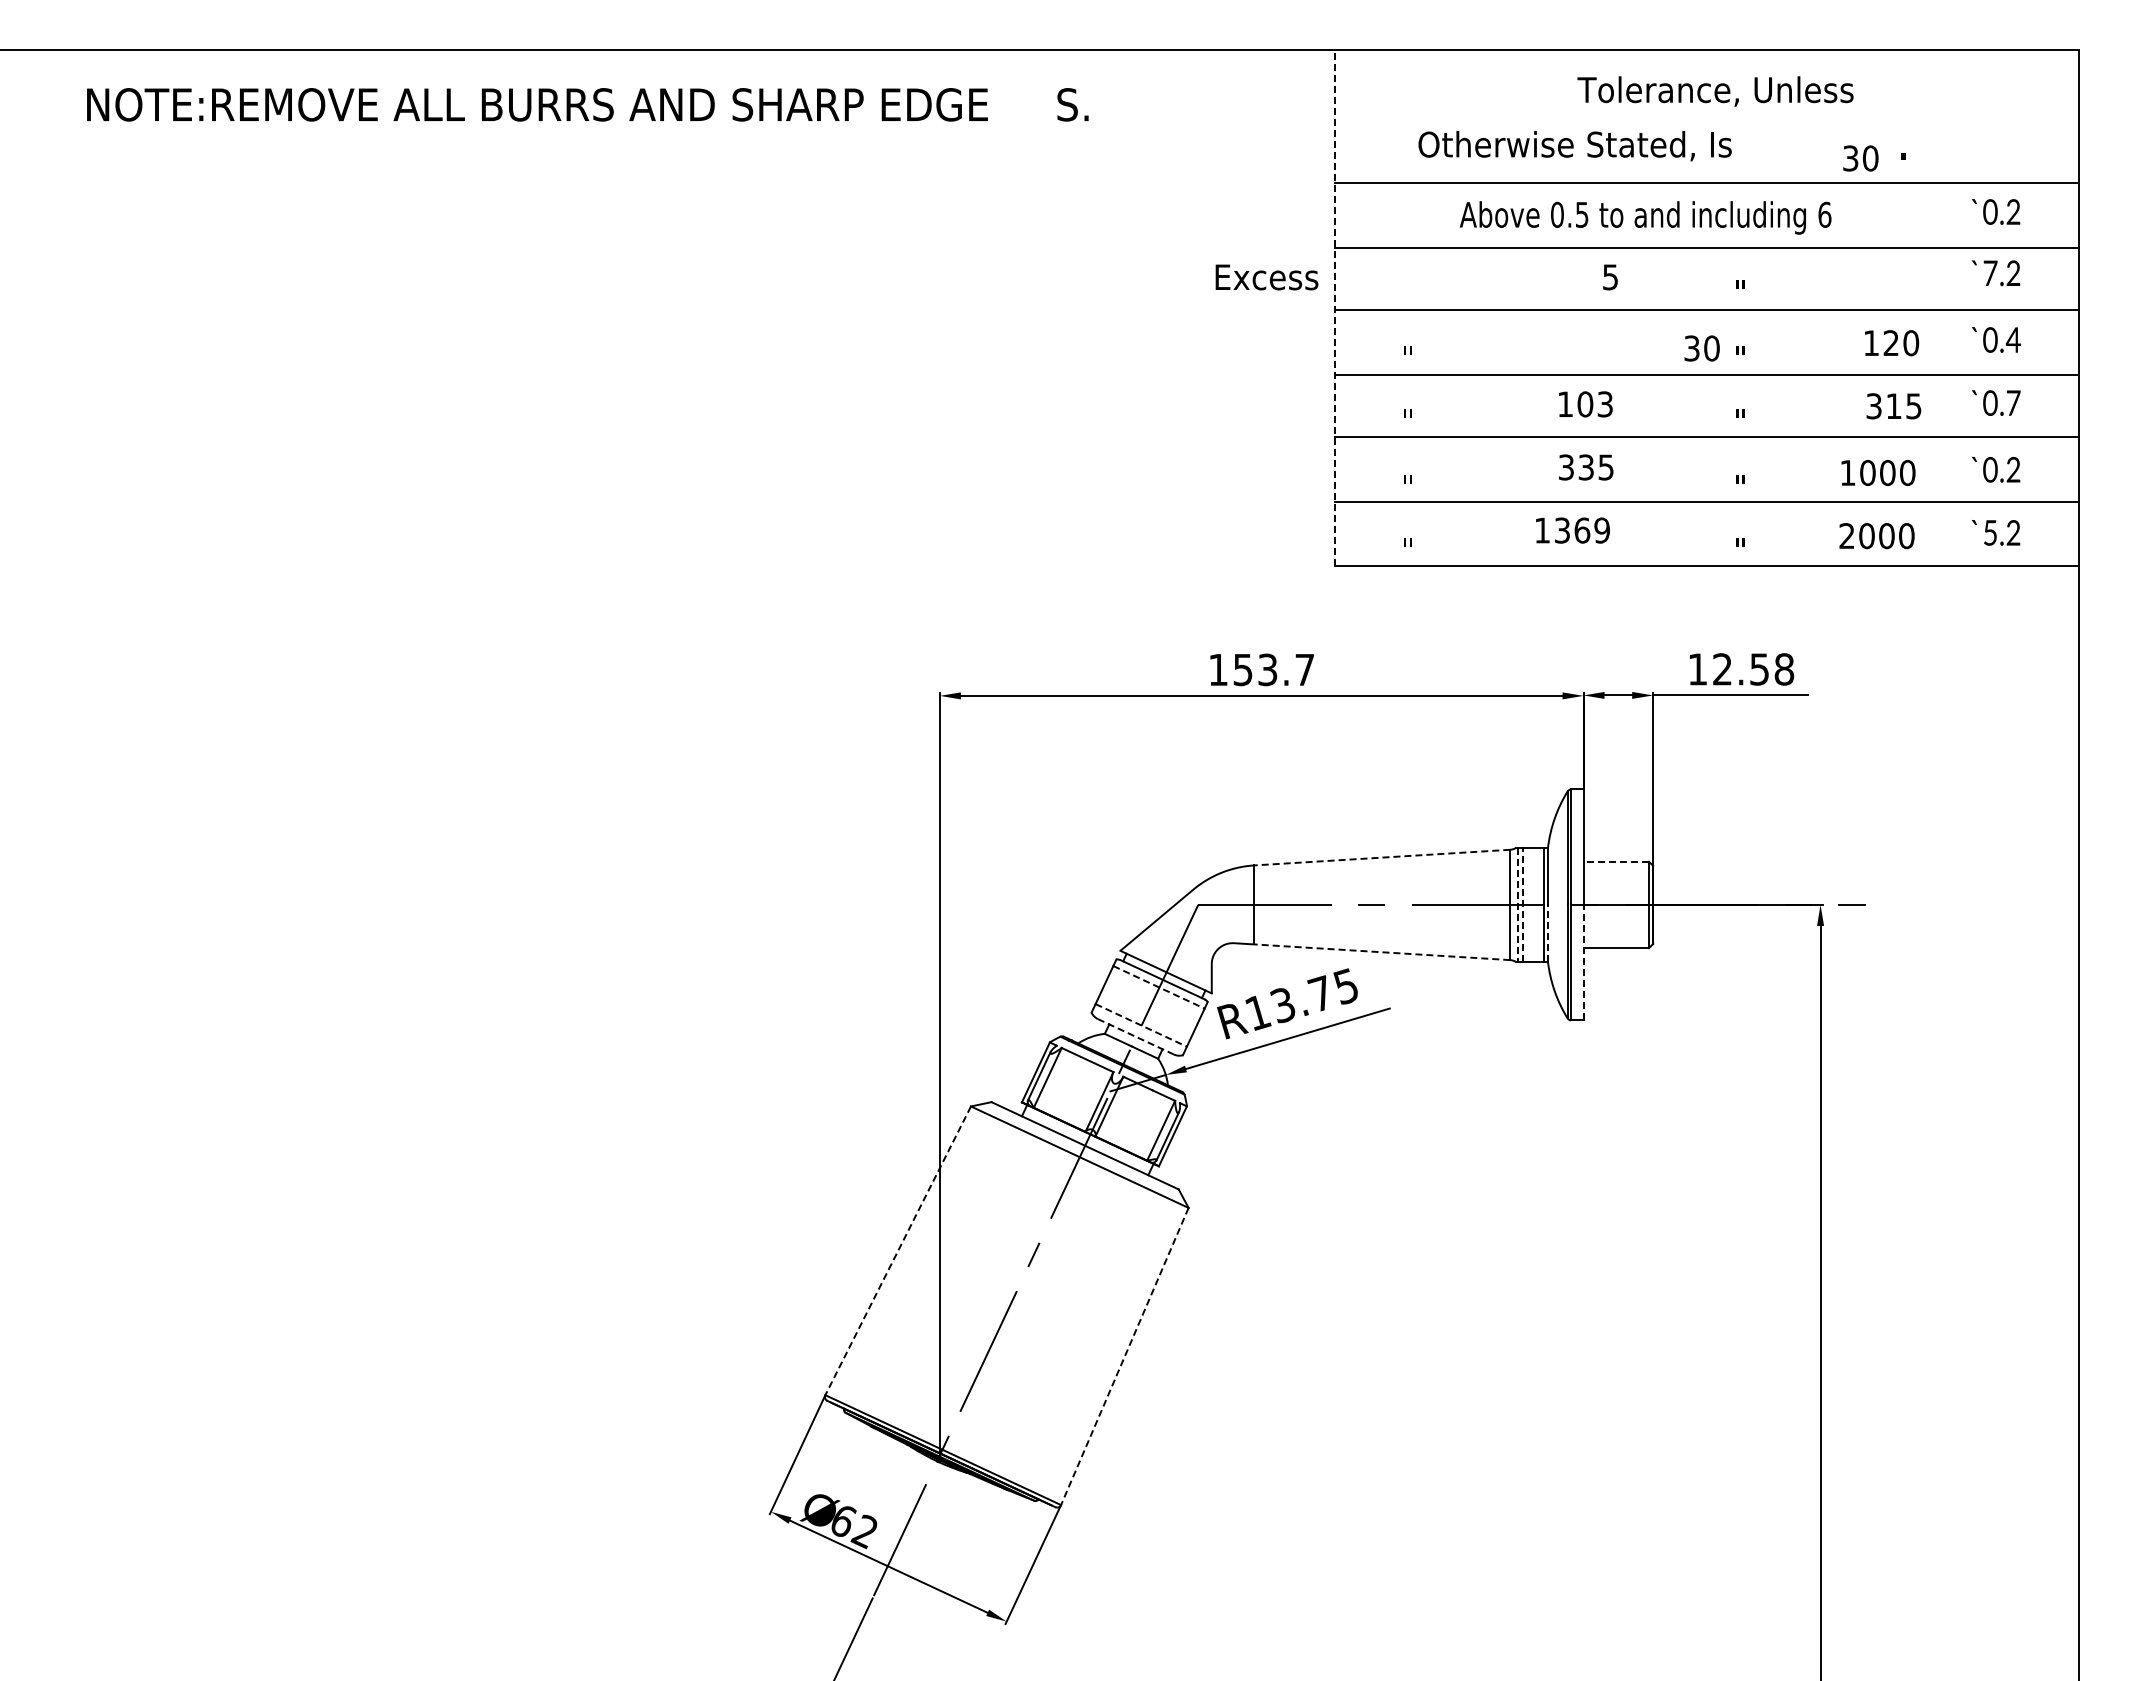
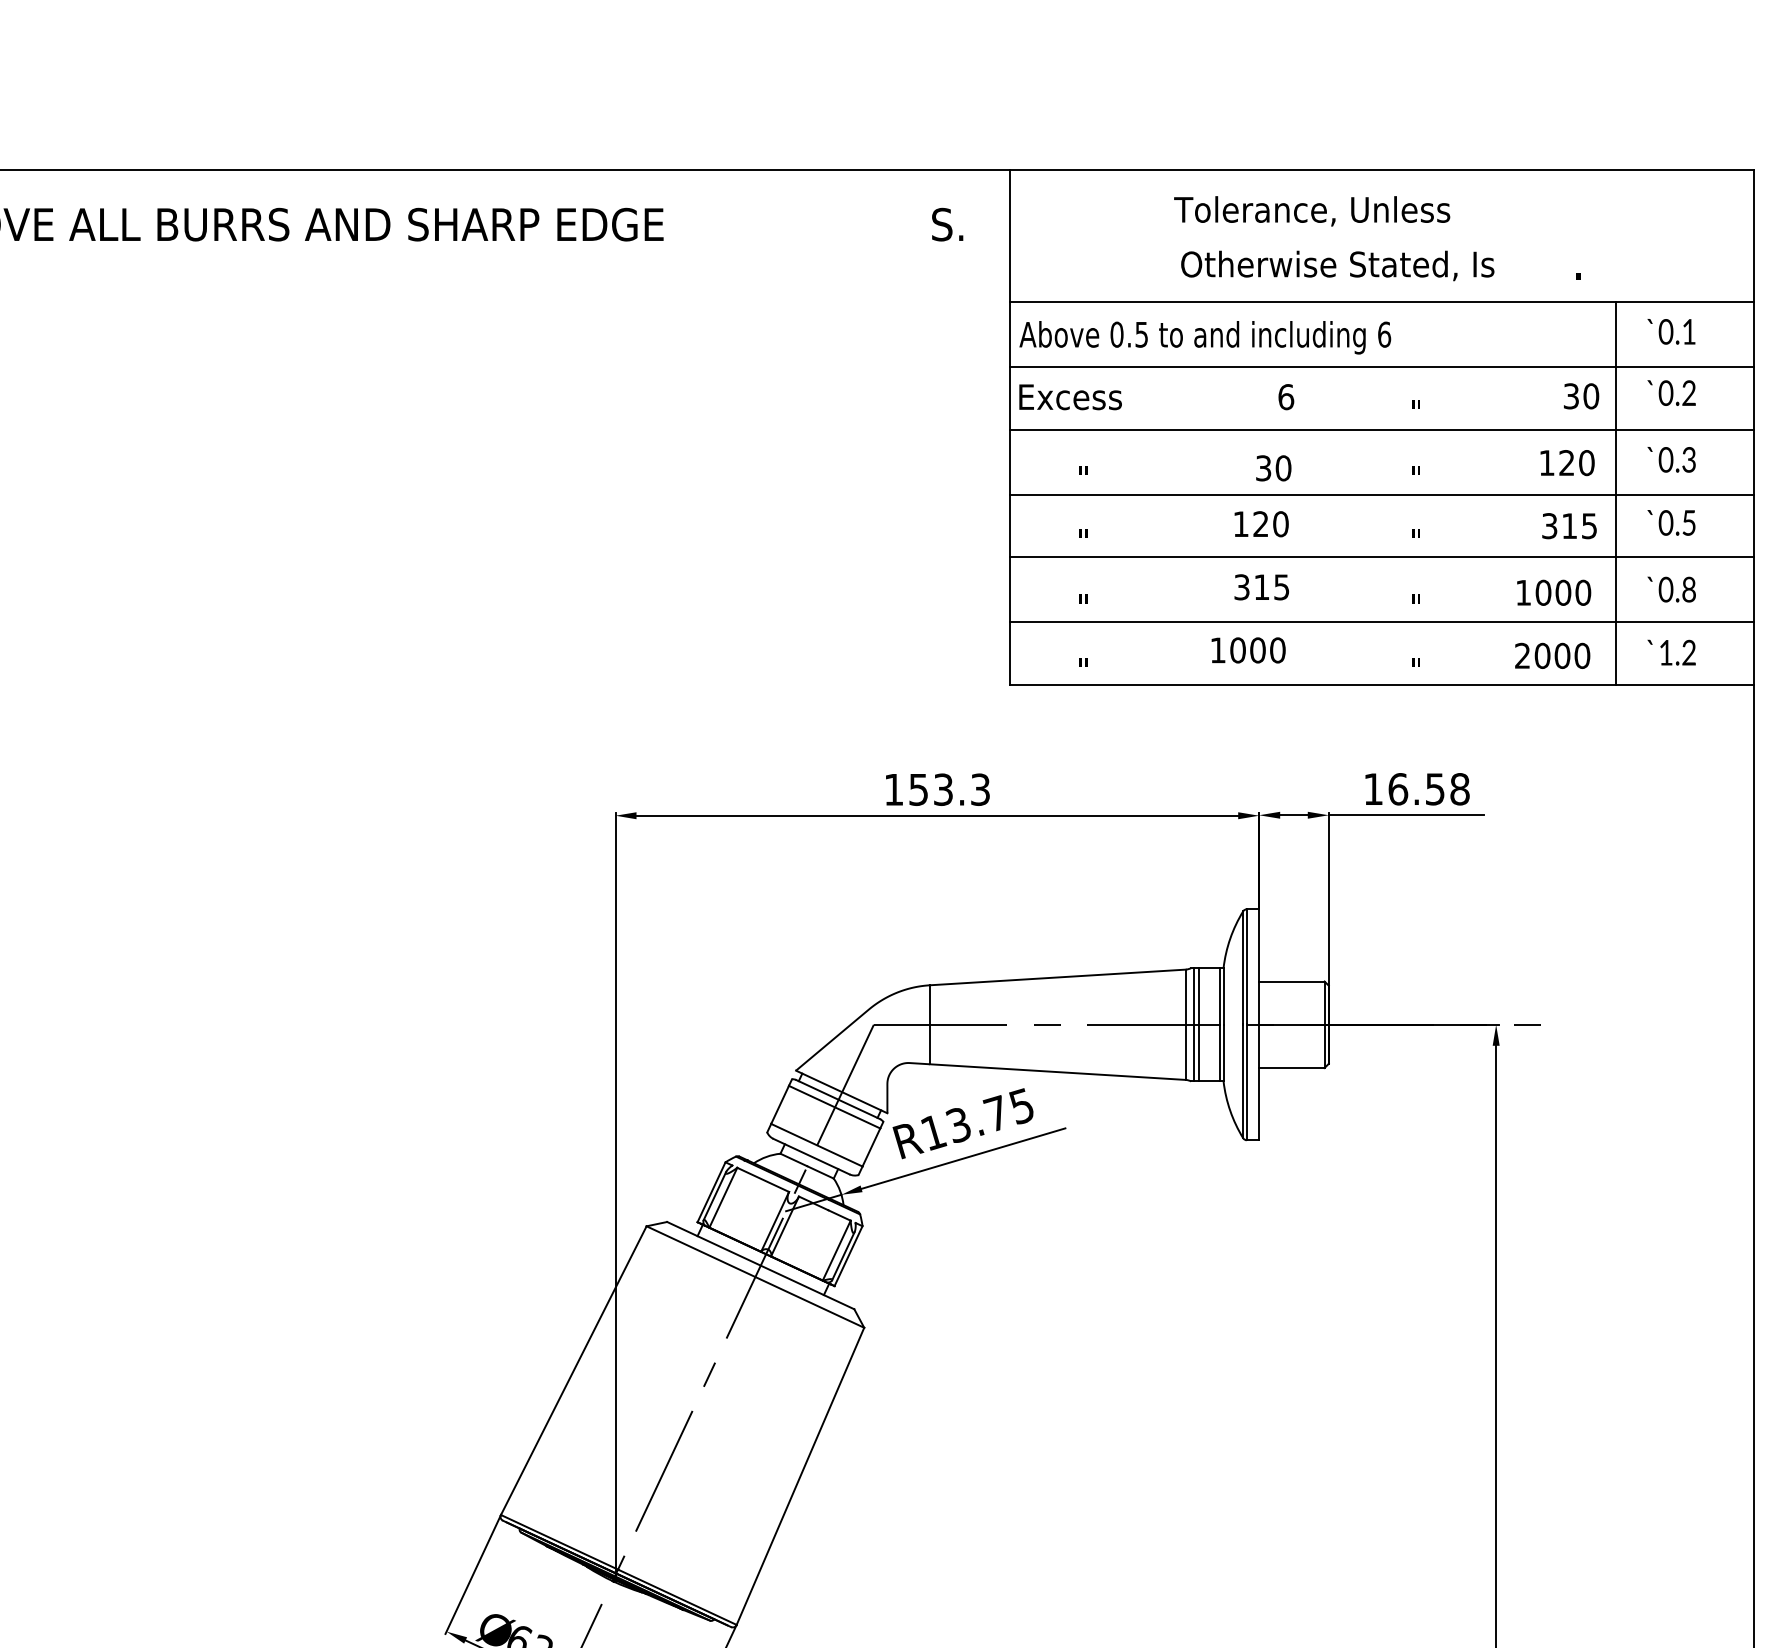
text: (1715, 91) -> (1312, 211), moved
text: (1072, 104) -> (947, 224), moved
text: (1574, 146) -> (1337, 266), moved
text: (1860, 158) -> (1581, 396), moved
text: (2013, 211) -> (1689, 331), 0.2 -> 0.1
text: (1645, 217) -> (1205, 337), moved
text: (1990, 273) -> (1666, 393), 7.2 -> 0.2
text: (1266, 277) -> (1070, 397), moved
text: (1610, 277) -> (1286, 397), 5 -> 6
line: (1334, 308) -> (1010, 428), dashed -> solid
text: (2012, 339) -> (1688, 459), 0.4 -> 0.3
text: (1701, 348) -> (1273, 468), moved
line: (1939, 373) -> (1615, 493), added
text: (2013, 402) -> (1689, 522), 0.7 -> 0.5
text: (1595, 404) -> (1271, 524), 103 -> 120
text: (1585, 467) -> (1261, 587), 335 -> 315
text: (2013, 470) -> (1689, 590), 0.2 -> 0.8
text: (1582, 530) -> (1258, 650), 1369 -> 1000
text: (1990, 532) -> (1666, 652), 5.2 -> 1.2
text: (1304, 669) -> (980, 789), 153.7 -> 153.3
text: (1722, 669) -> (1398, 789), 12.58 -> 16.58
line: (1381, 857) -> (1057, 977), dashed -> solid
line: (1616, 861) -> (1292, 981), dashed -> solid
line: (1517, 904) -> (1193, 1024), dashed -> solid
line: (1523, 904) -> (1199, 1024), dashed -> solid
line: (1548, 932) -> (1224, 1052), dashed -> solid
line: (1381, 952) -> (1057, 1072), dashed -> solid
line: (1583, 962) -> (1259, 1082), dashed -> solid
line: (1159, 987) -> (835, 1107), dashed -> solid
line: (1141, 1025) -> (817, 1145), dashed -> solid
line: (1135, 1036) -> (811, 1156), dashed -> solid
line: (898, 1250) -> (574, 1370), dashed -> solid
line: (1124, 1356) -> (800, 1476), dashed -> solid

